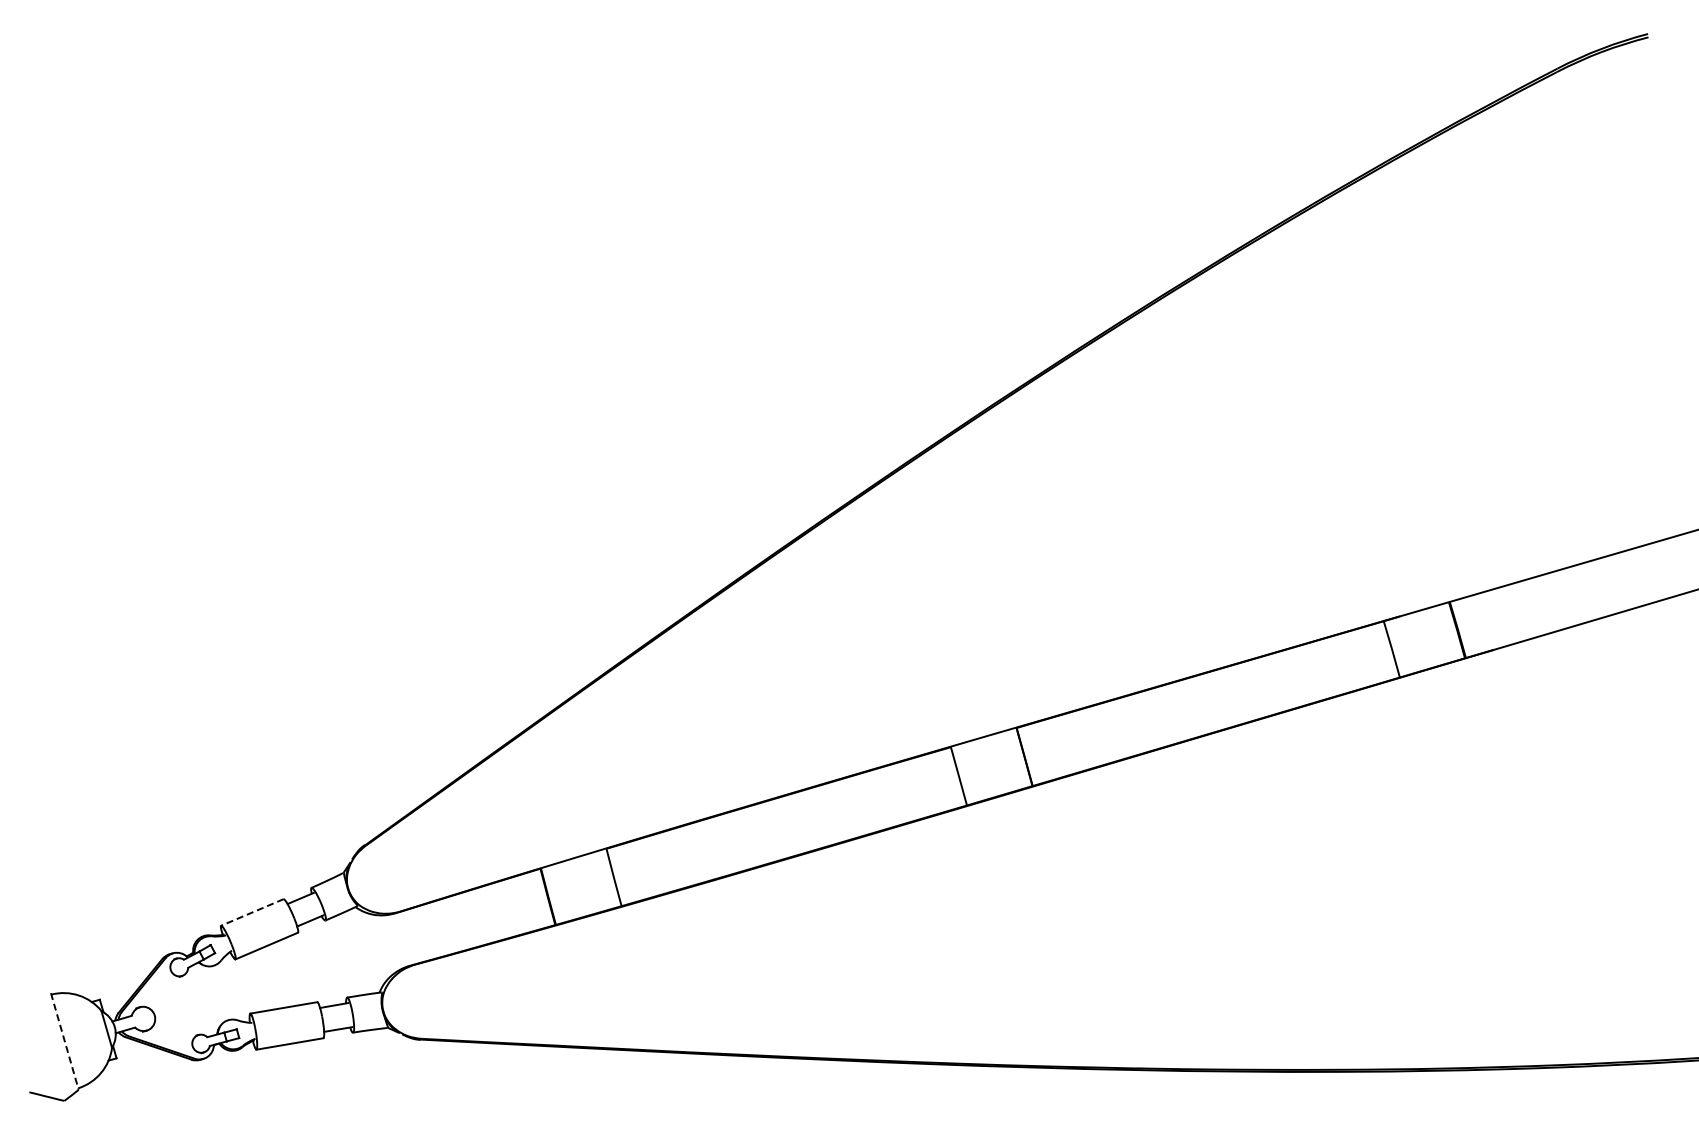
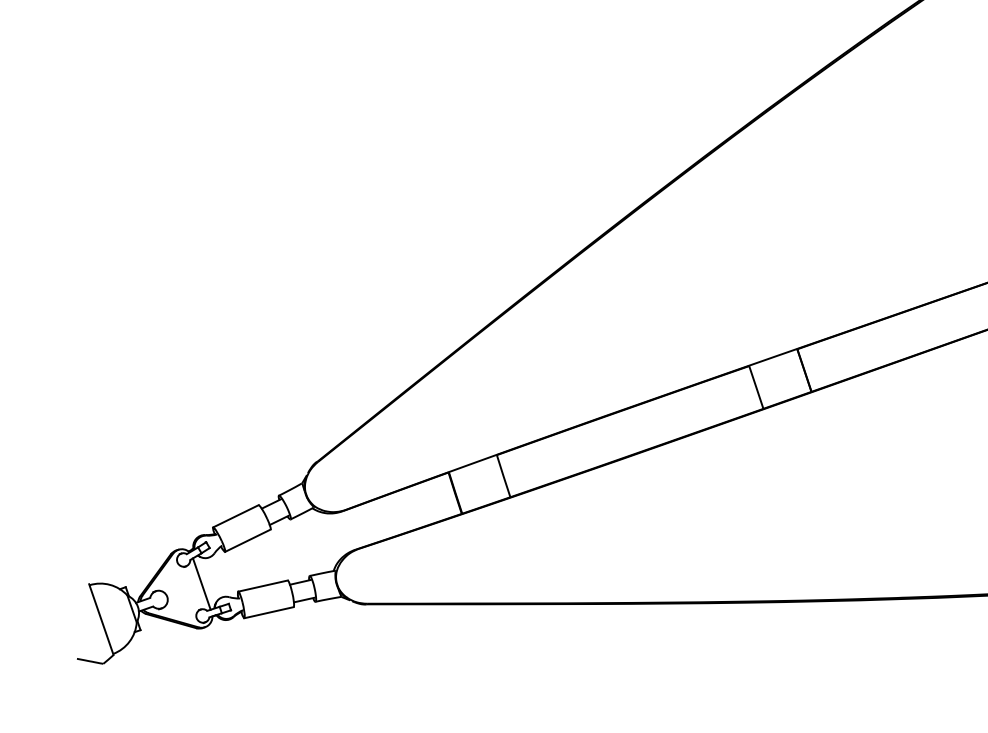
line: (252, 912) -> (235, 516), dashed -> solid
line: (201, 1000) -> (201, 583), added
line: (64, 1041) -> (101, 619), dashed -> solid

